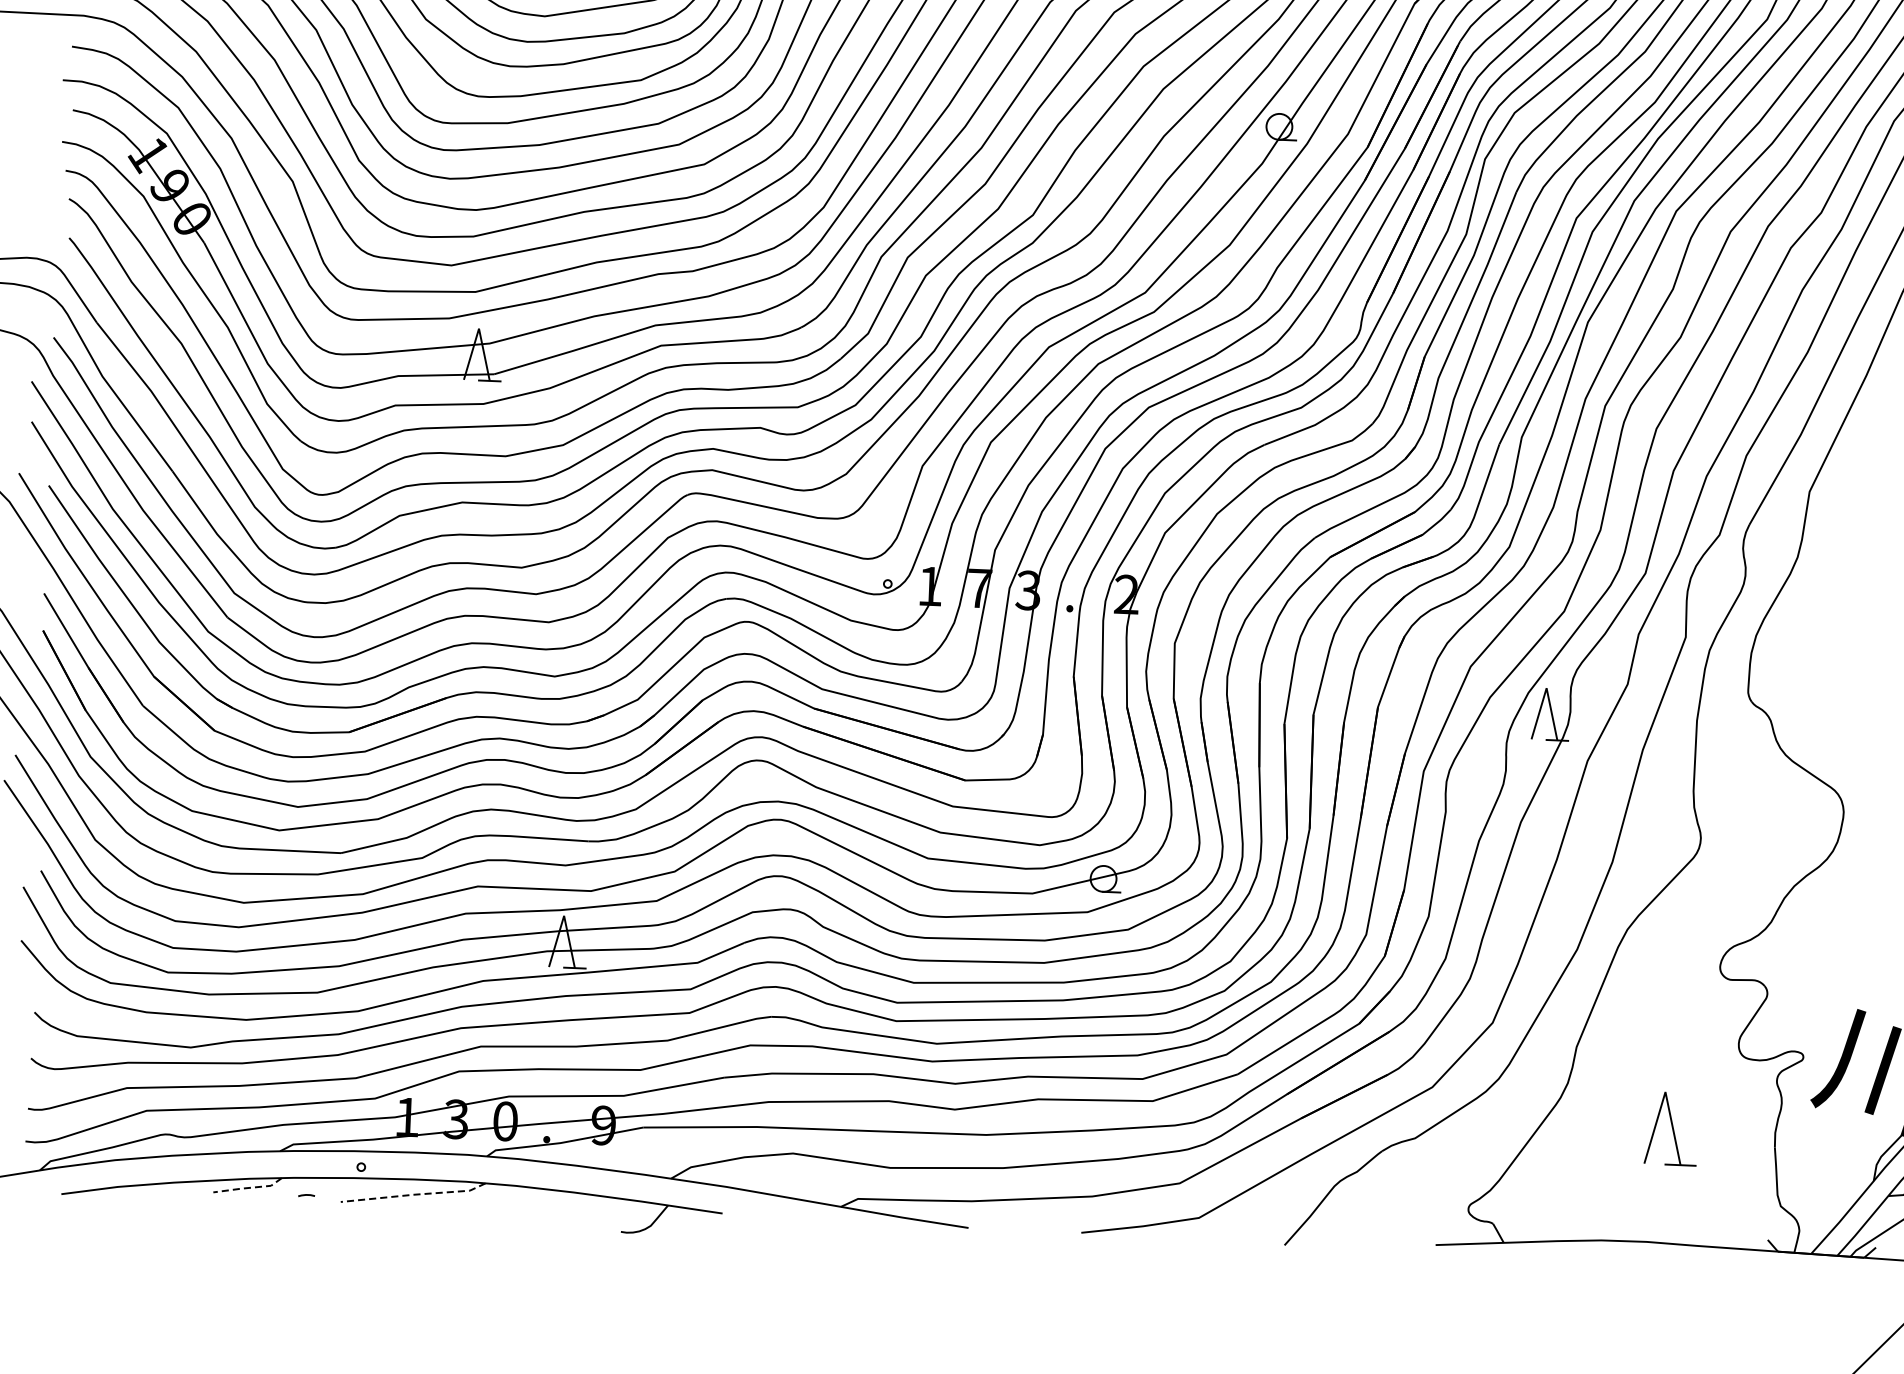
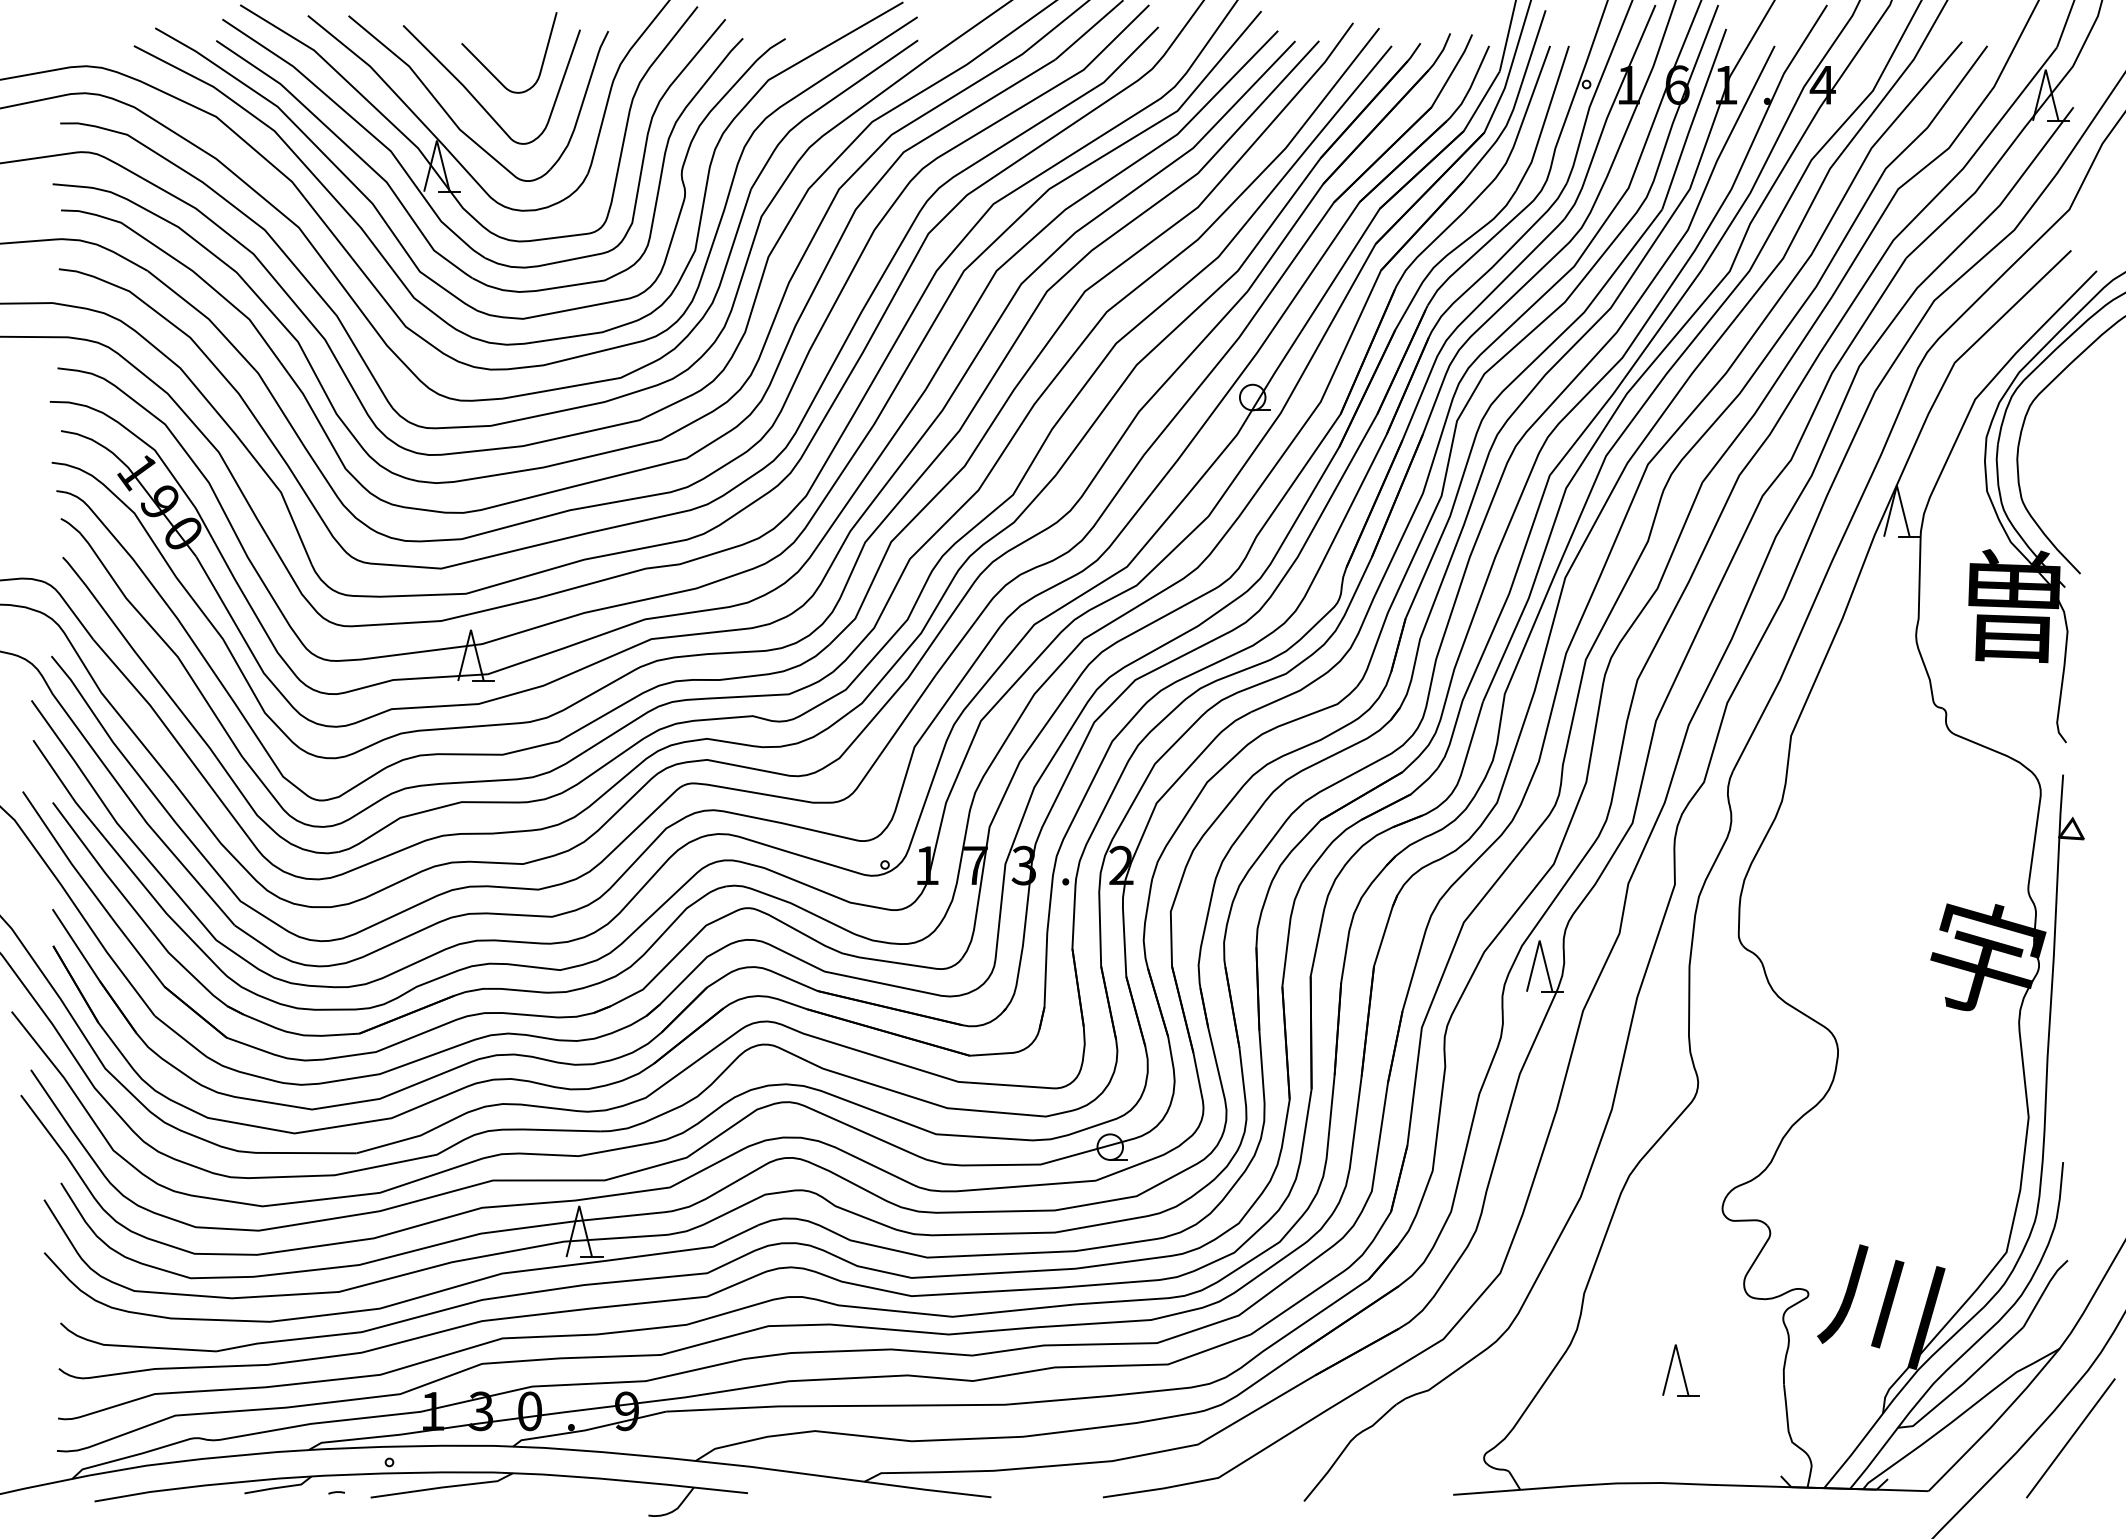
part: (1670, 1128) -> (1680, 1370), size x0.71
line: (247, 1187) -> (278, 1487), dashed -> solid
line: (413, 1194) -> (442, 1487), dashed -> solid

